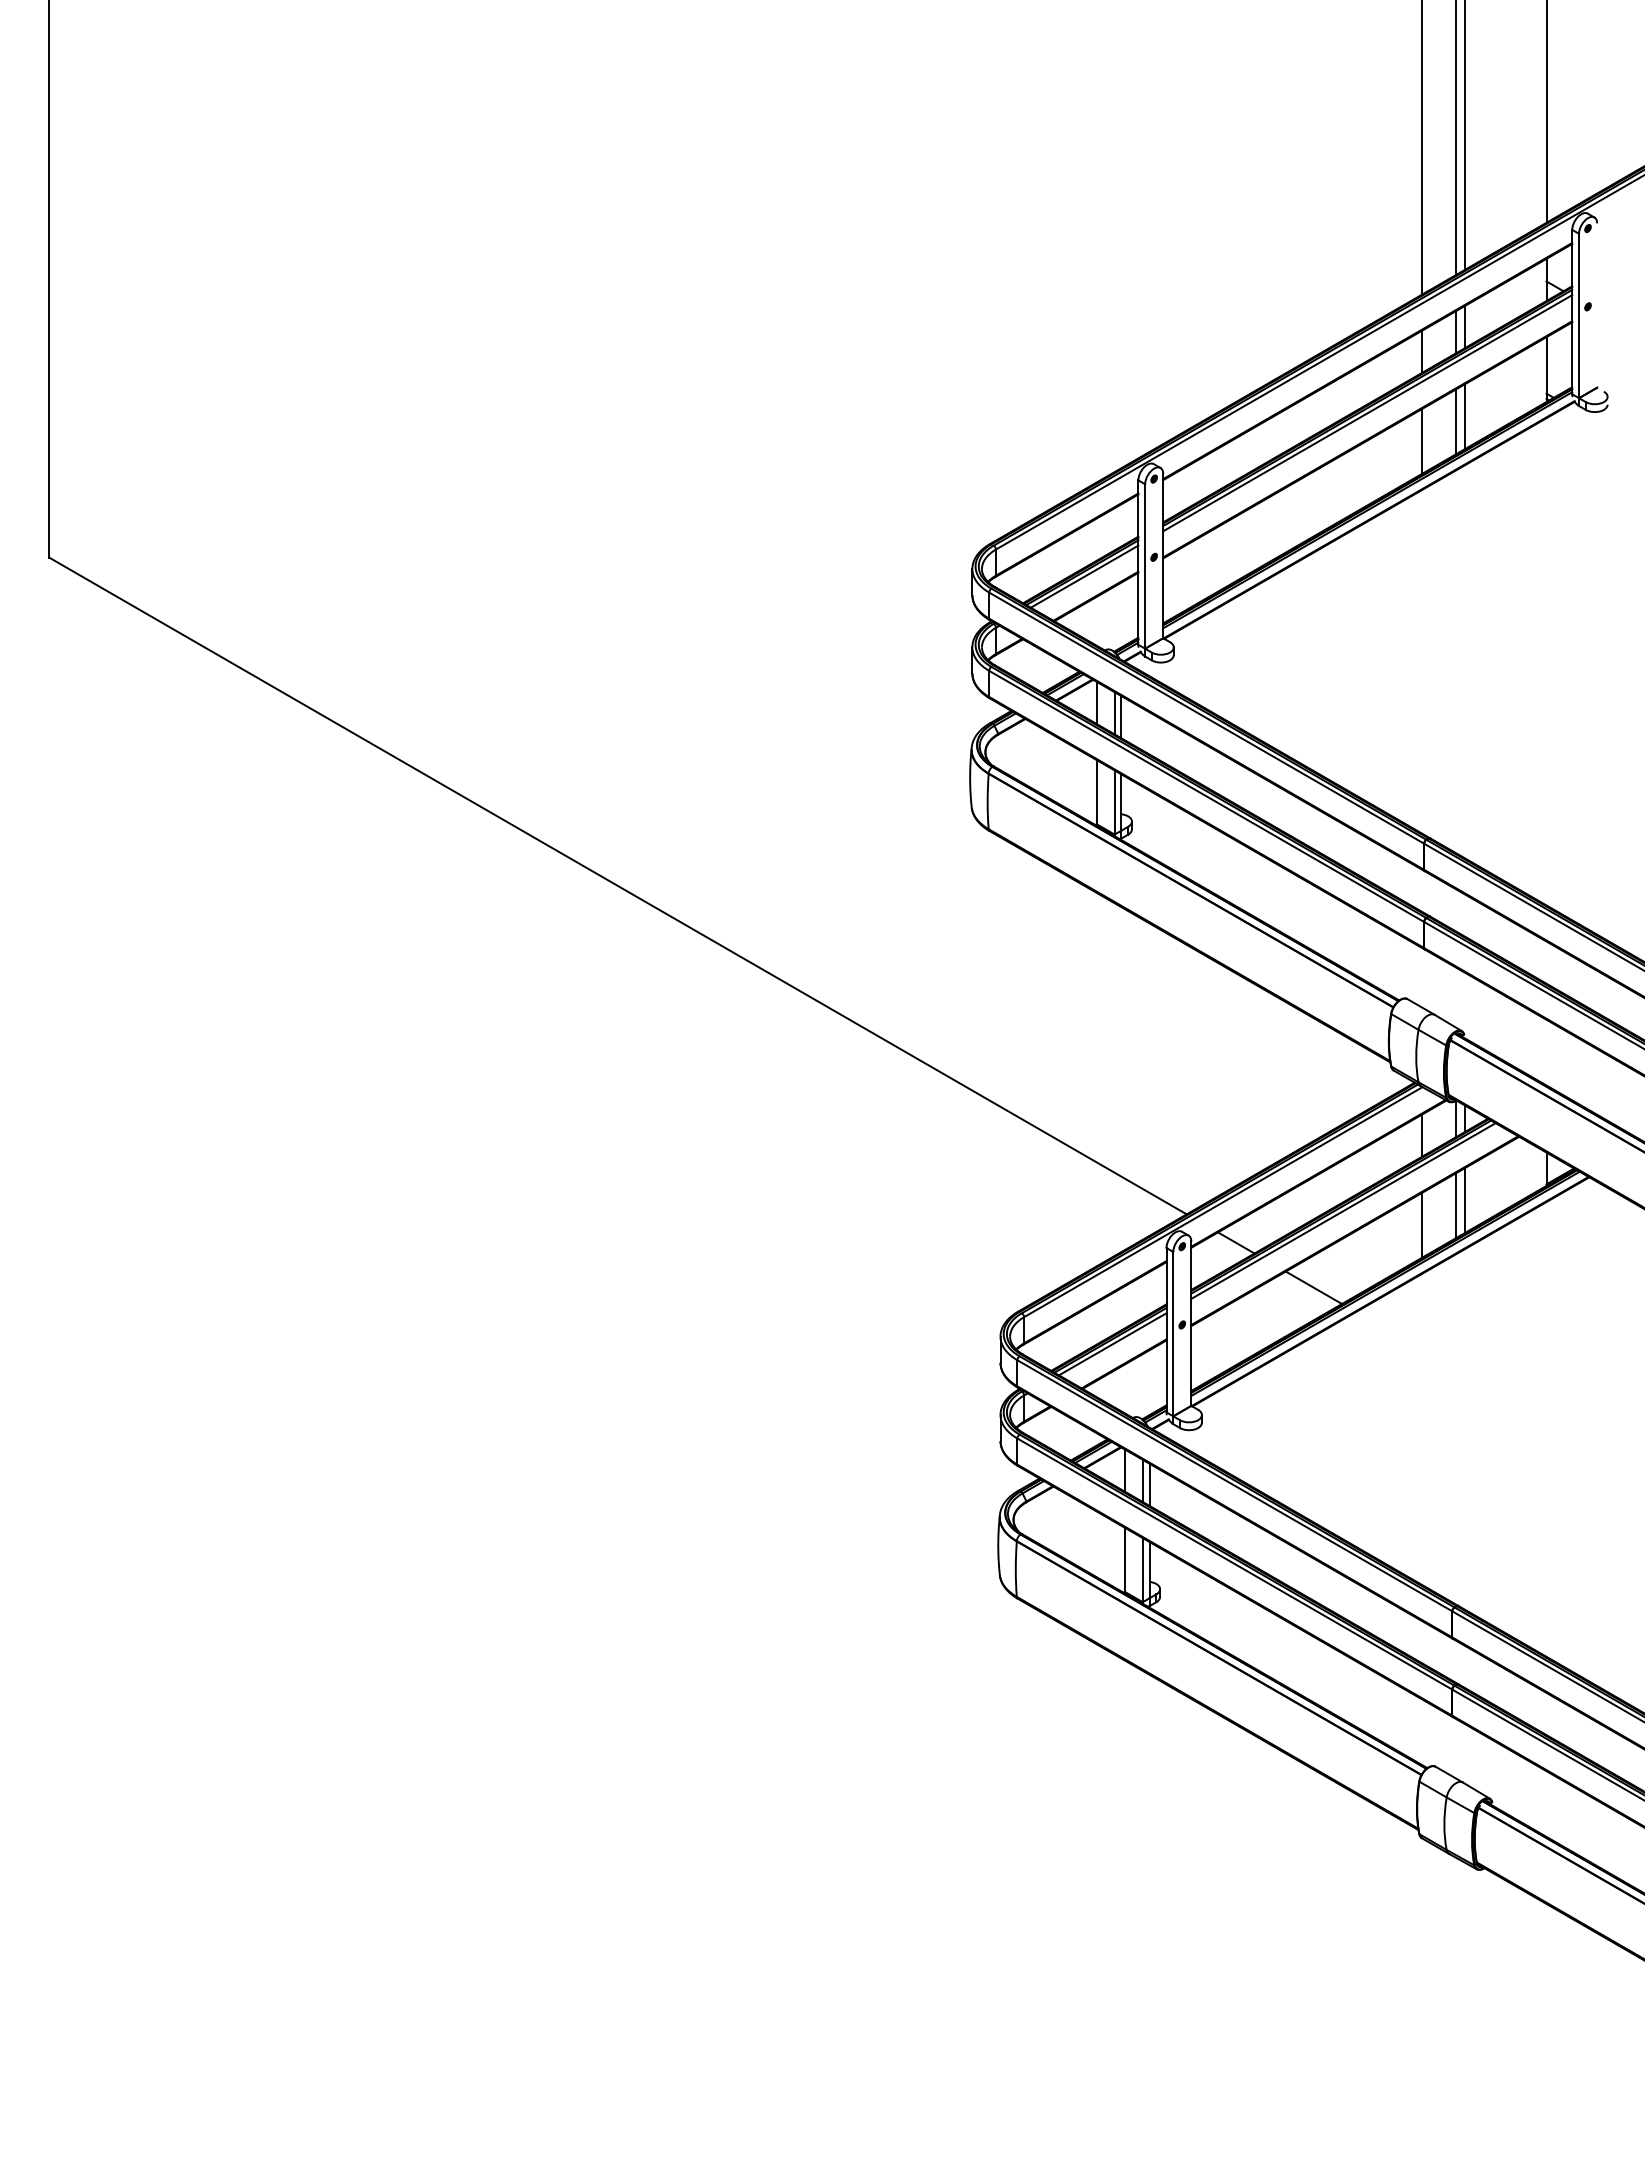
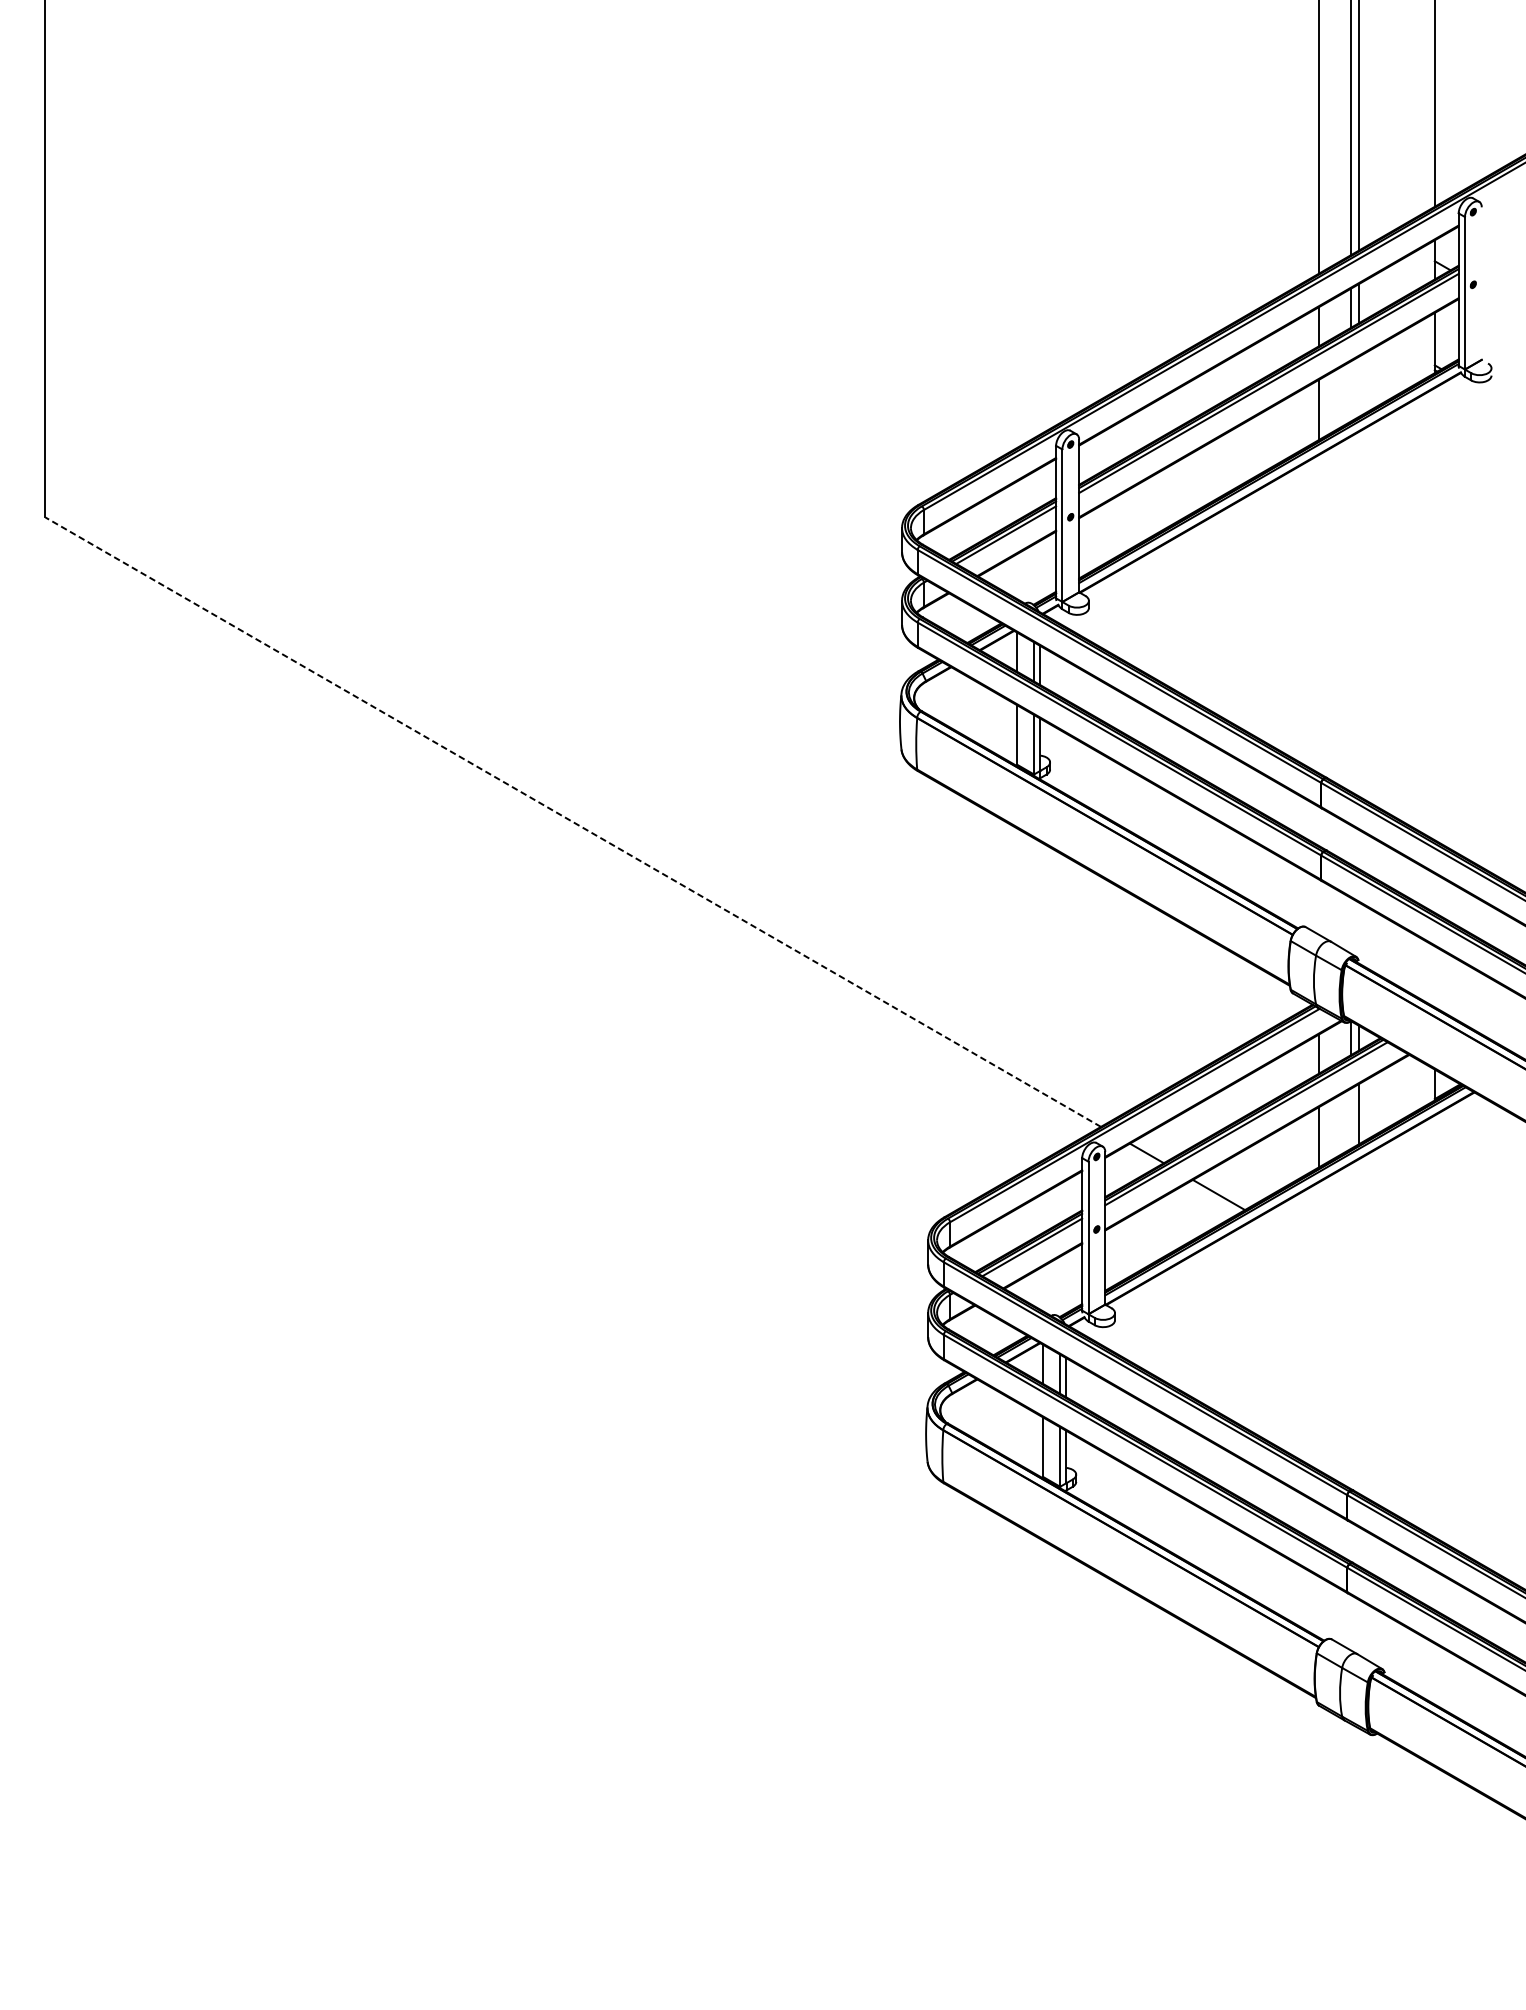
line: (1464, 416) -> (1358, 386), removed
line: (1455, 421) -> (1350, 391), removed
line: (617, 885) -> (572, 821), solid -> dashed
line: (1455, 1205) -> (1350, 1118), removed

